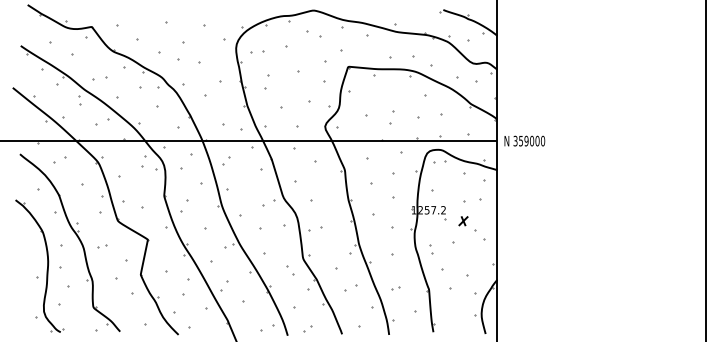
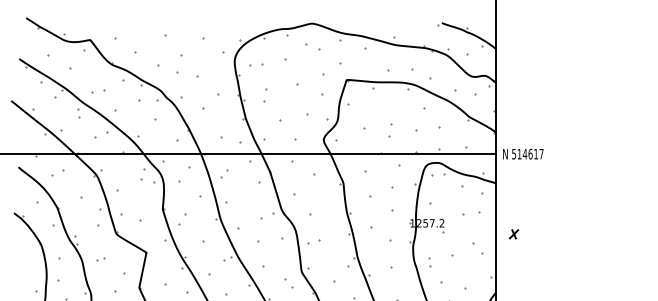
text: (529, 140) -> (528, 153), 359000 -> 514617
part: (463, 221) -> (514, 234), moved

